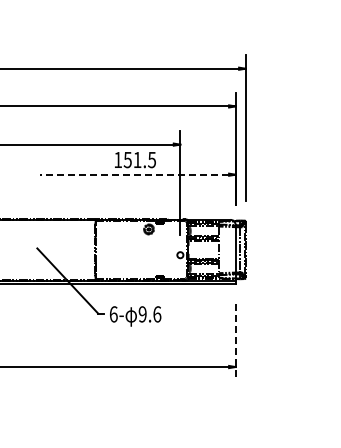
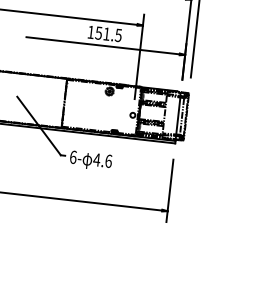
line: (134, 174) -> (102, 45), dashed -> solid
text: (142, 314) -> (96, 160), 9.6 -> 4.6
line: (235, 342) -> (169, 191), dashed -> solid

